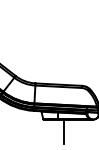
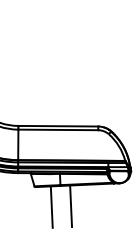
line: (52, 131) -> (51, 206), added

